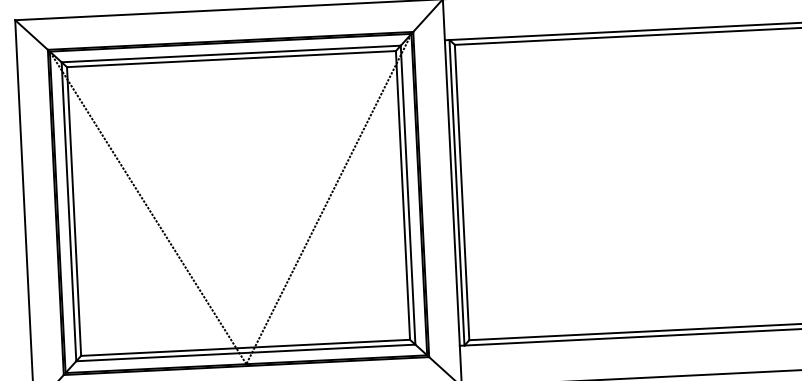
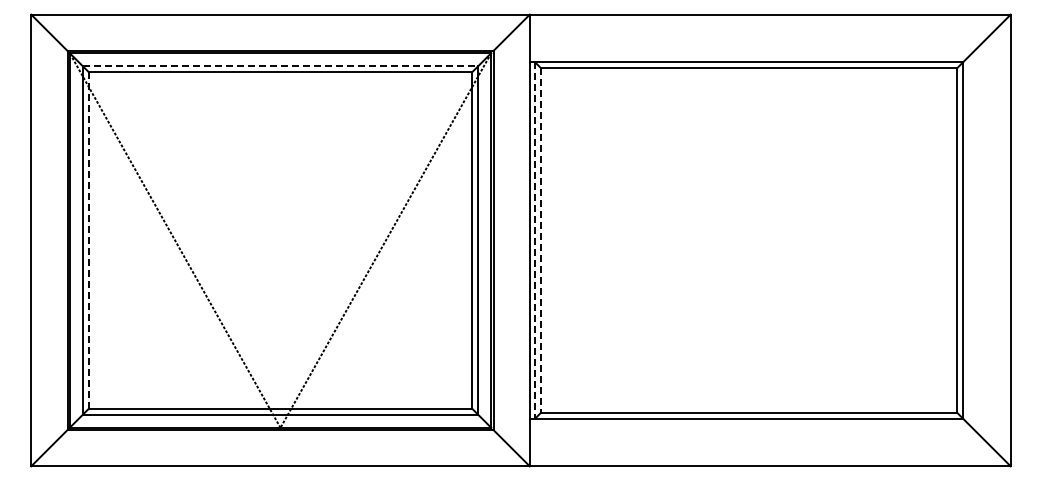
line: (231, 54) -> (280, 66), solid -> dashed
line: (457, 193) -> (535, 241), solid -> dashed
line: (462, 193) -> (541, 241), solid -> dashed
line: (73, 210) -> (88, 239), solid -> dashed

